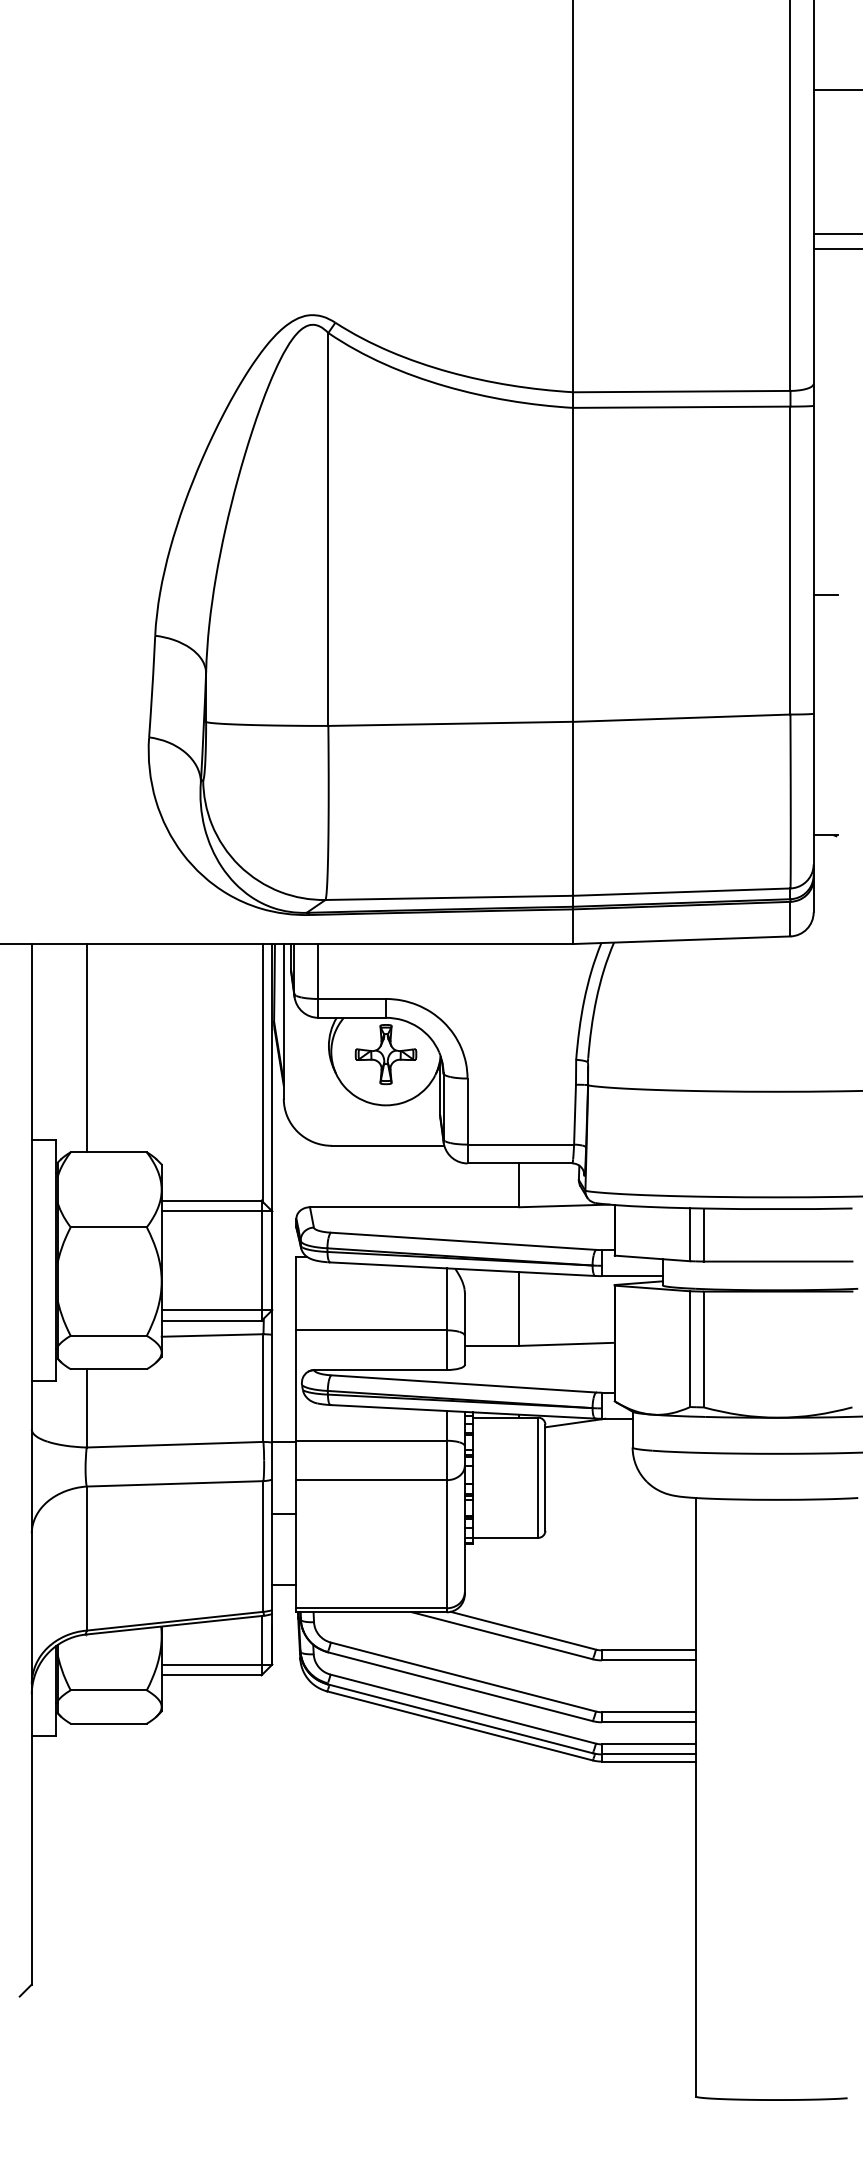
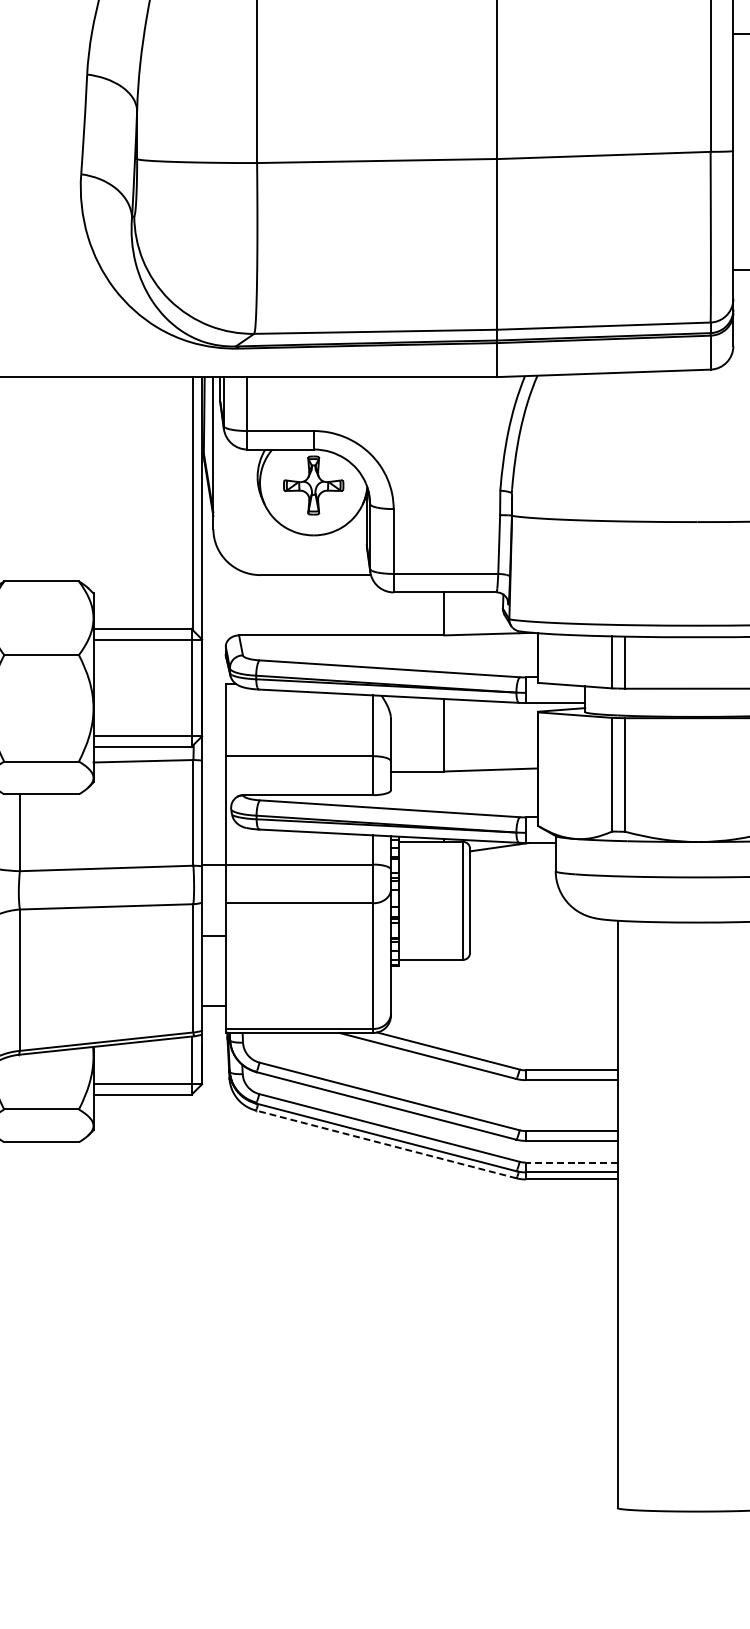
line: (86, 1048) -> (19, 479), removed
line: (459, 1725) -> (385, 1144), solid -> dashed
line: (648, 1744) -> (571, 1162), solid -> dashed

